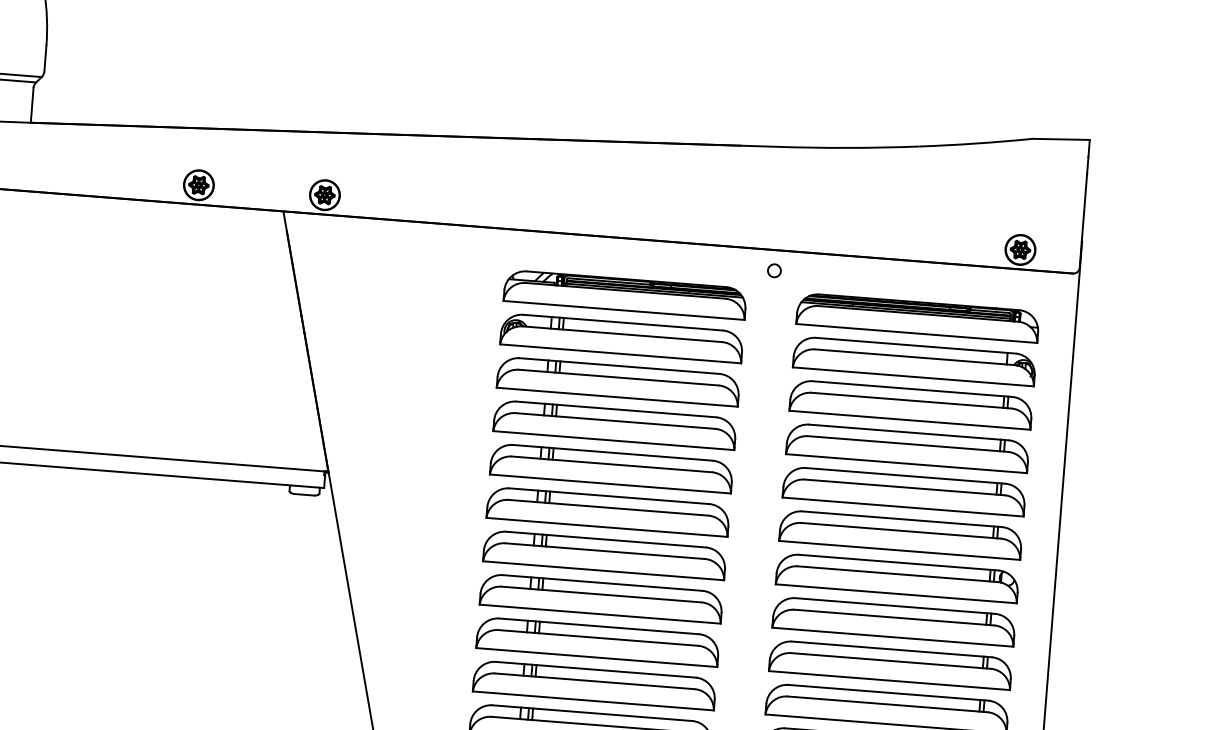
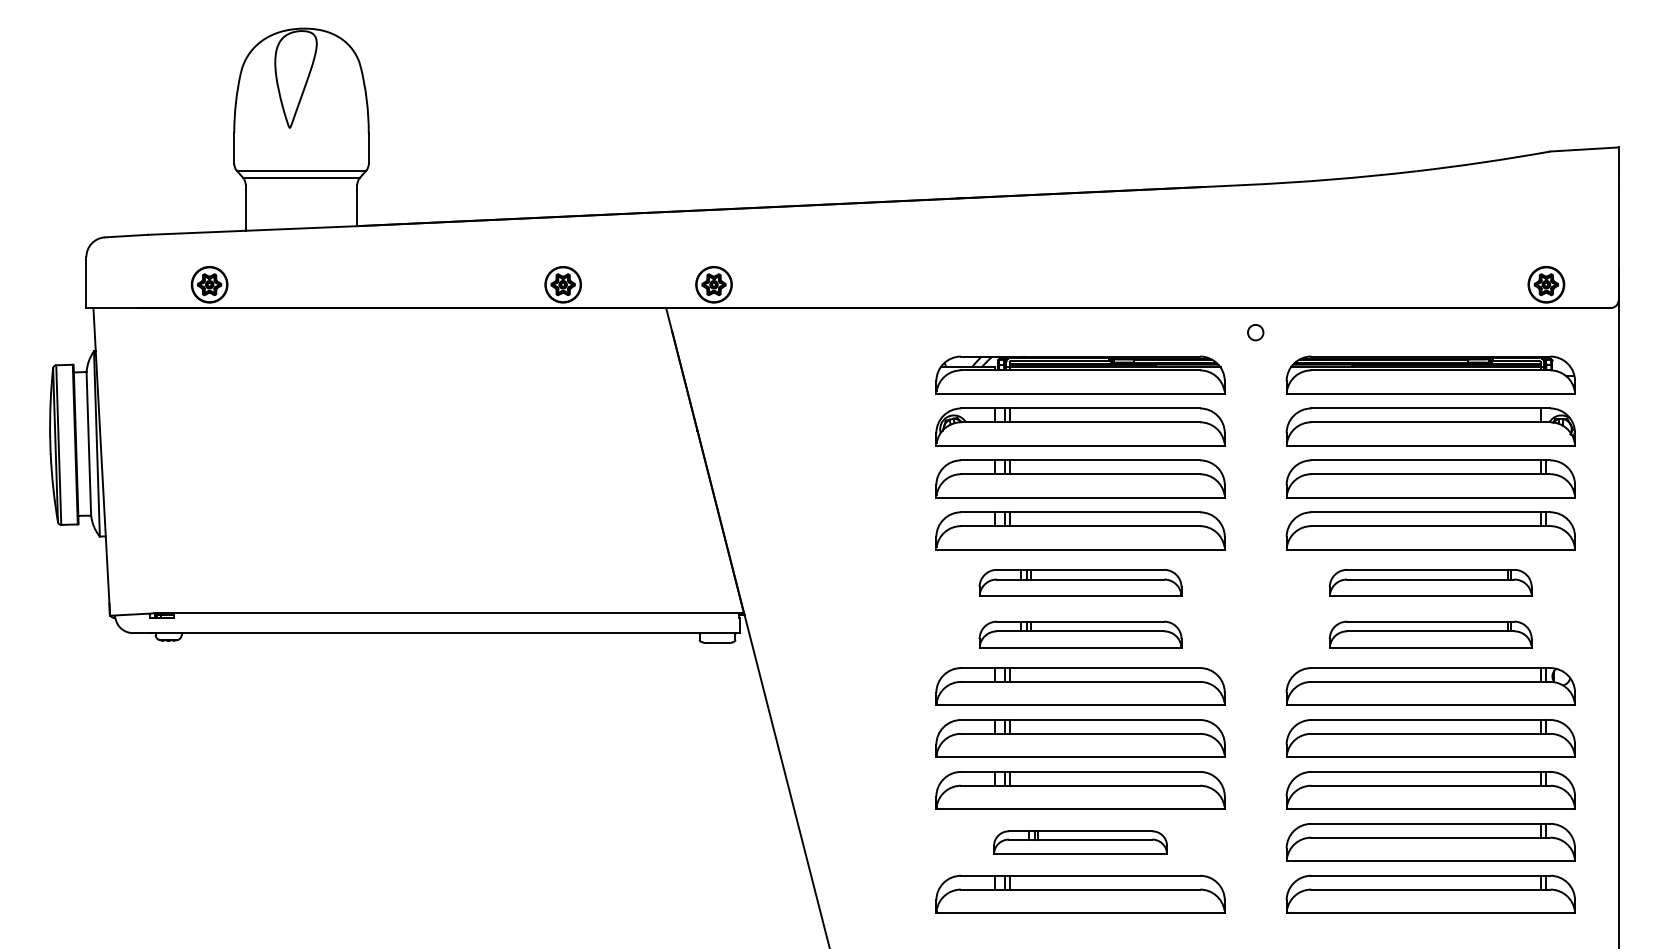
part: (611, 468) -> (1080, 582), size x0.7
part: (904, 491) -> (1430, 582), size x0.7
part: (608, 511) -> (1080, 634), size x0.7
part: (900, 534) -> (1430, 634), size x0.7
part: (594, 685) -> (1080, 842), size x0.6

